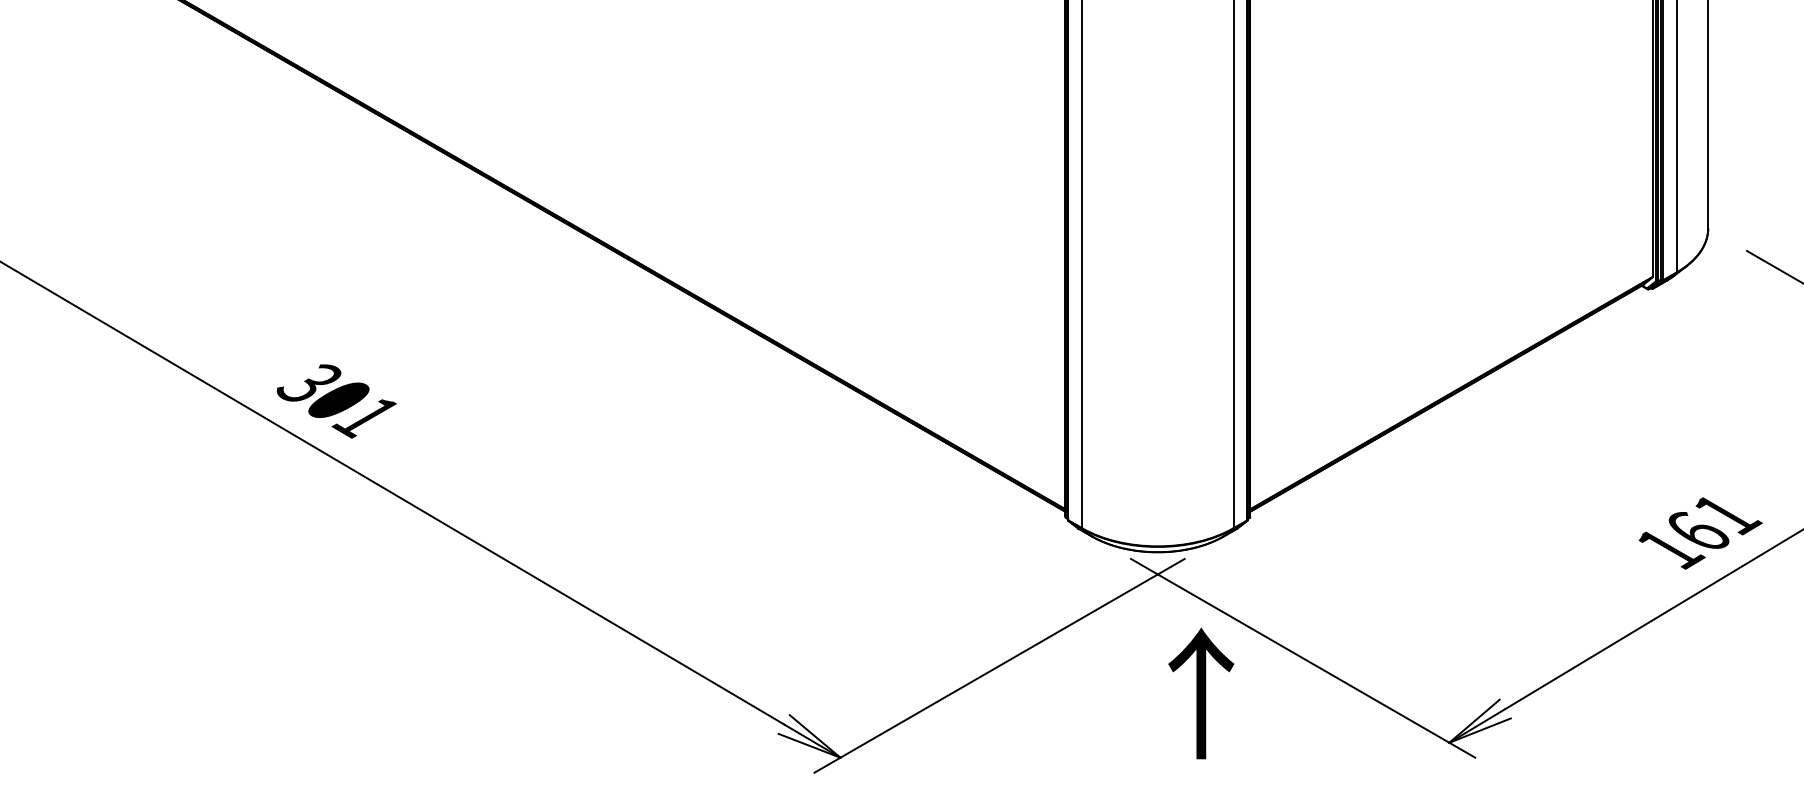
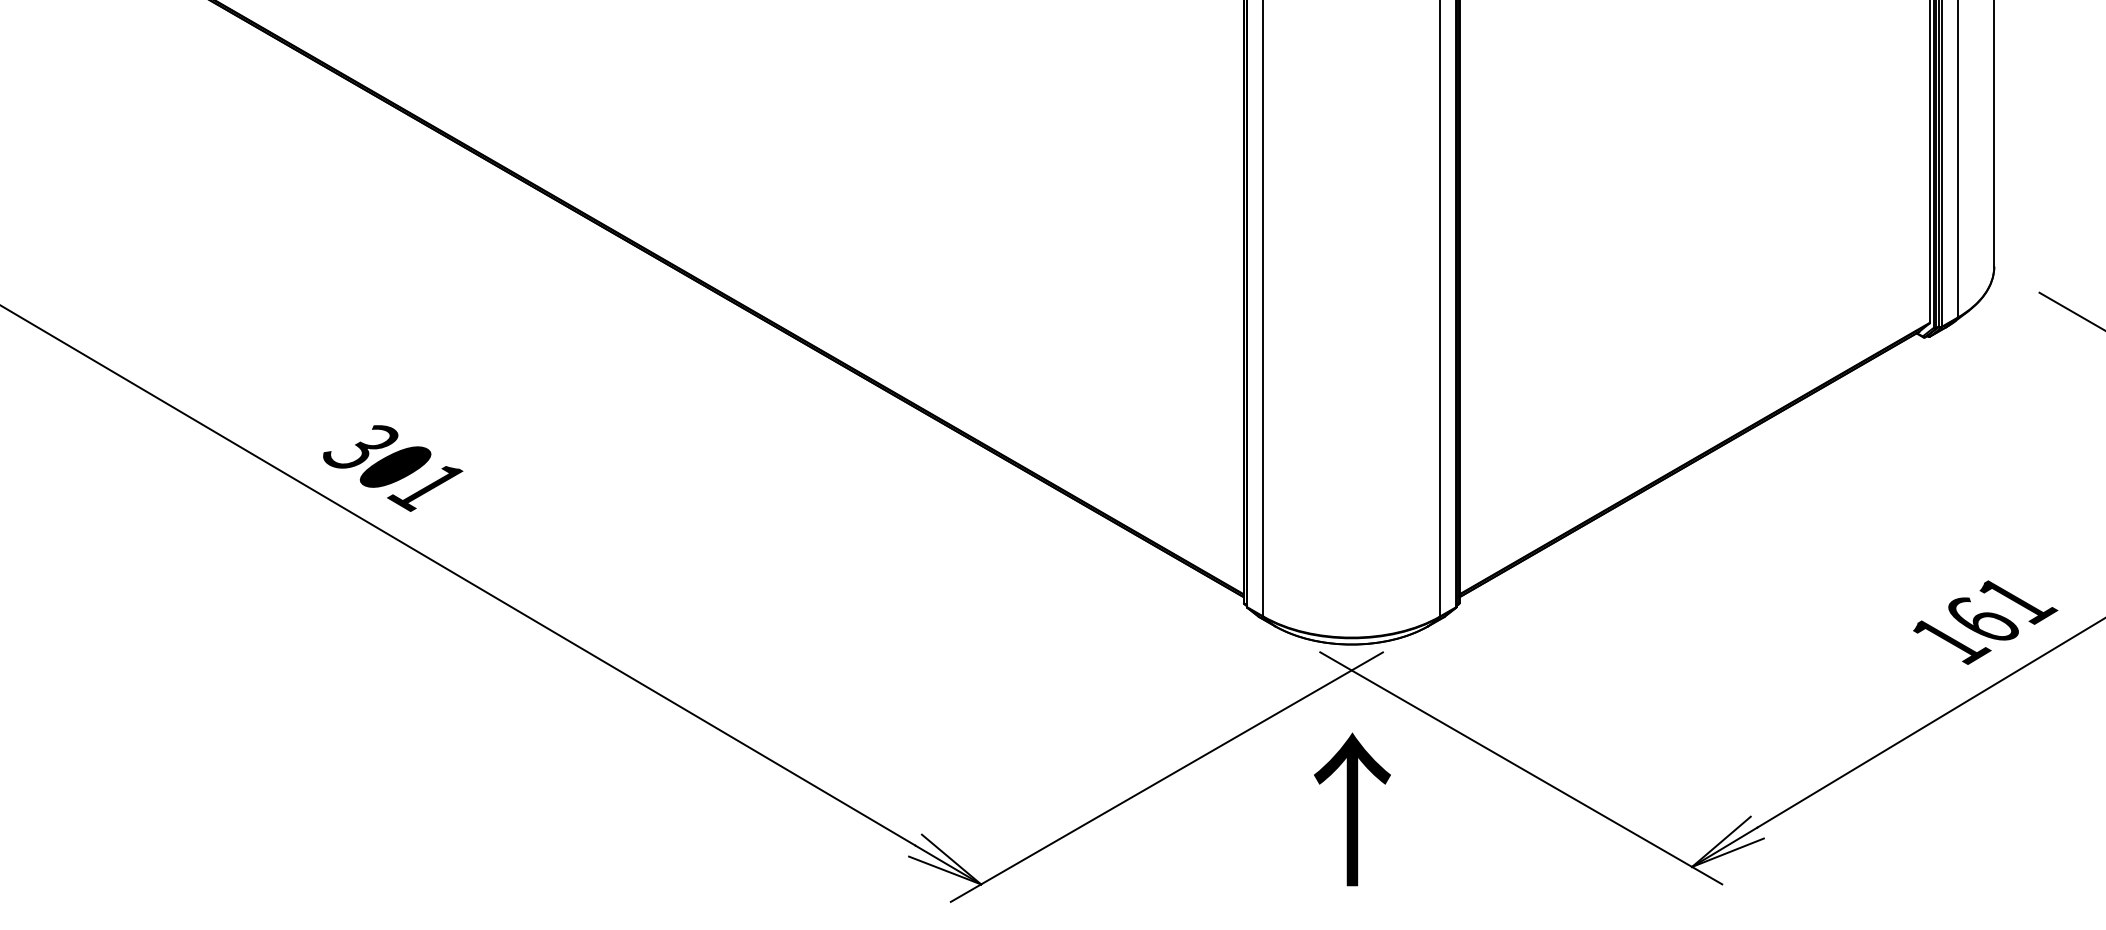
text: (1201, 693) -> (1352, 809), moved

